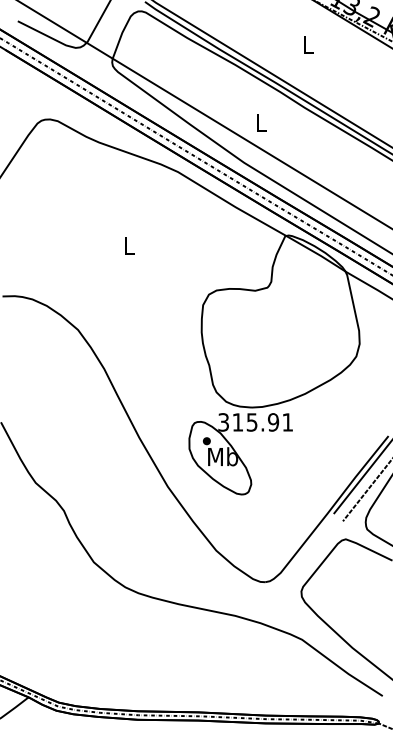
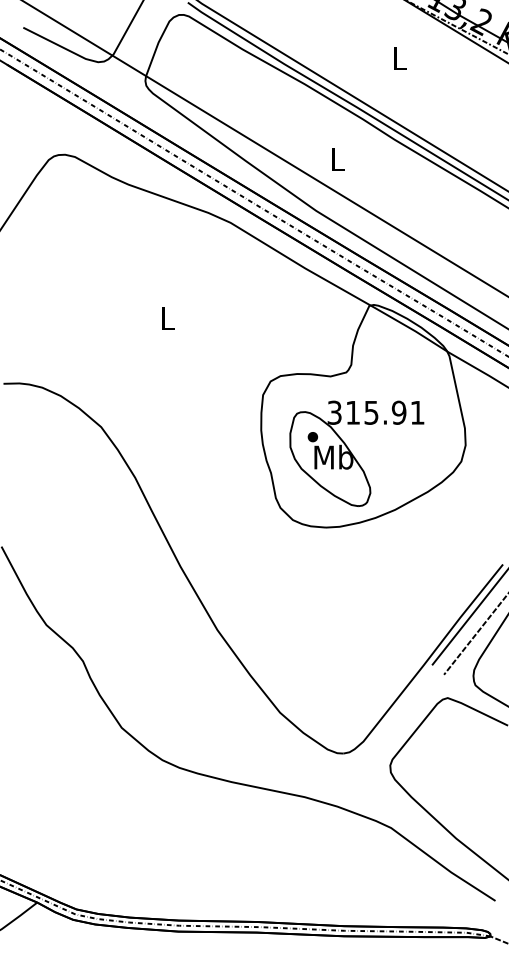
part: (240, 453) -> (356, 453), moved

